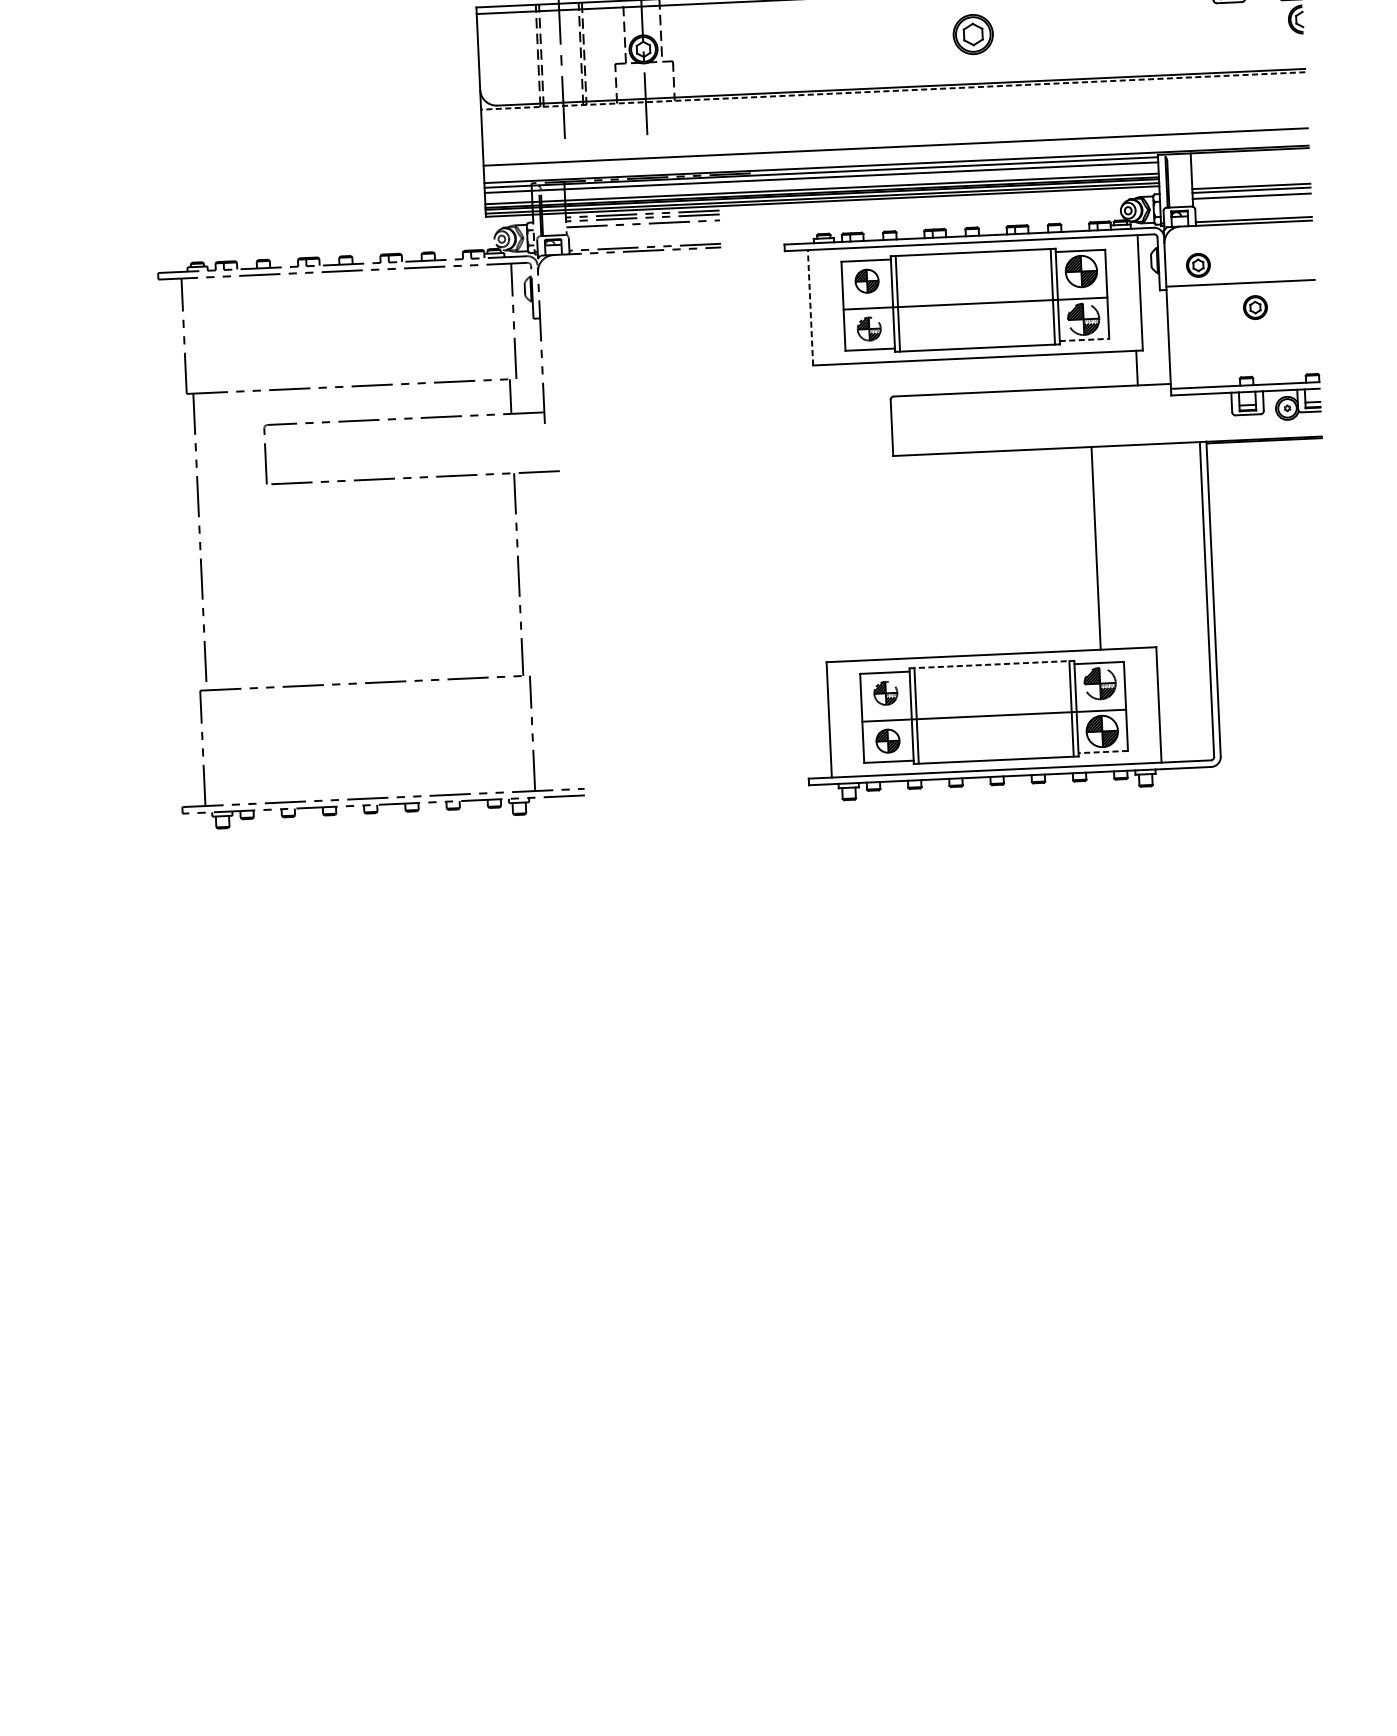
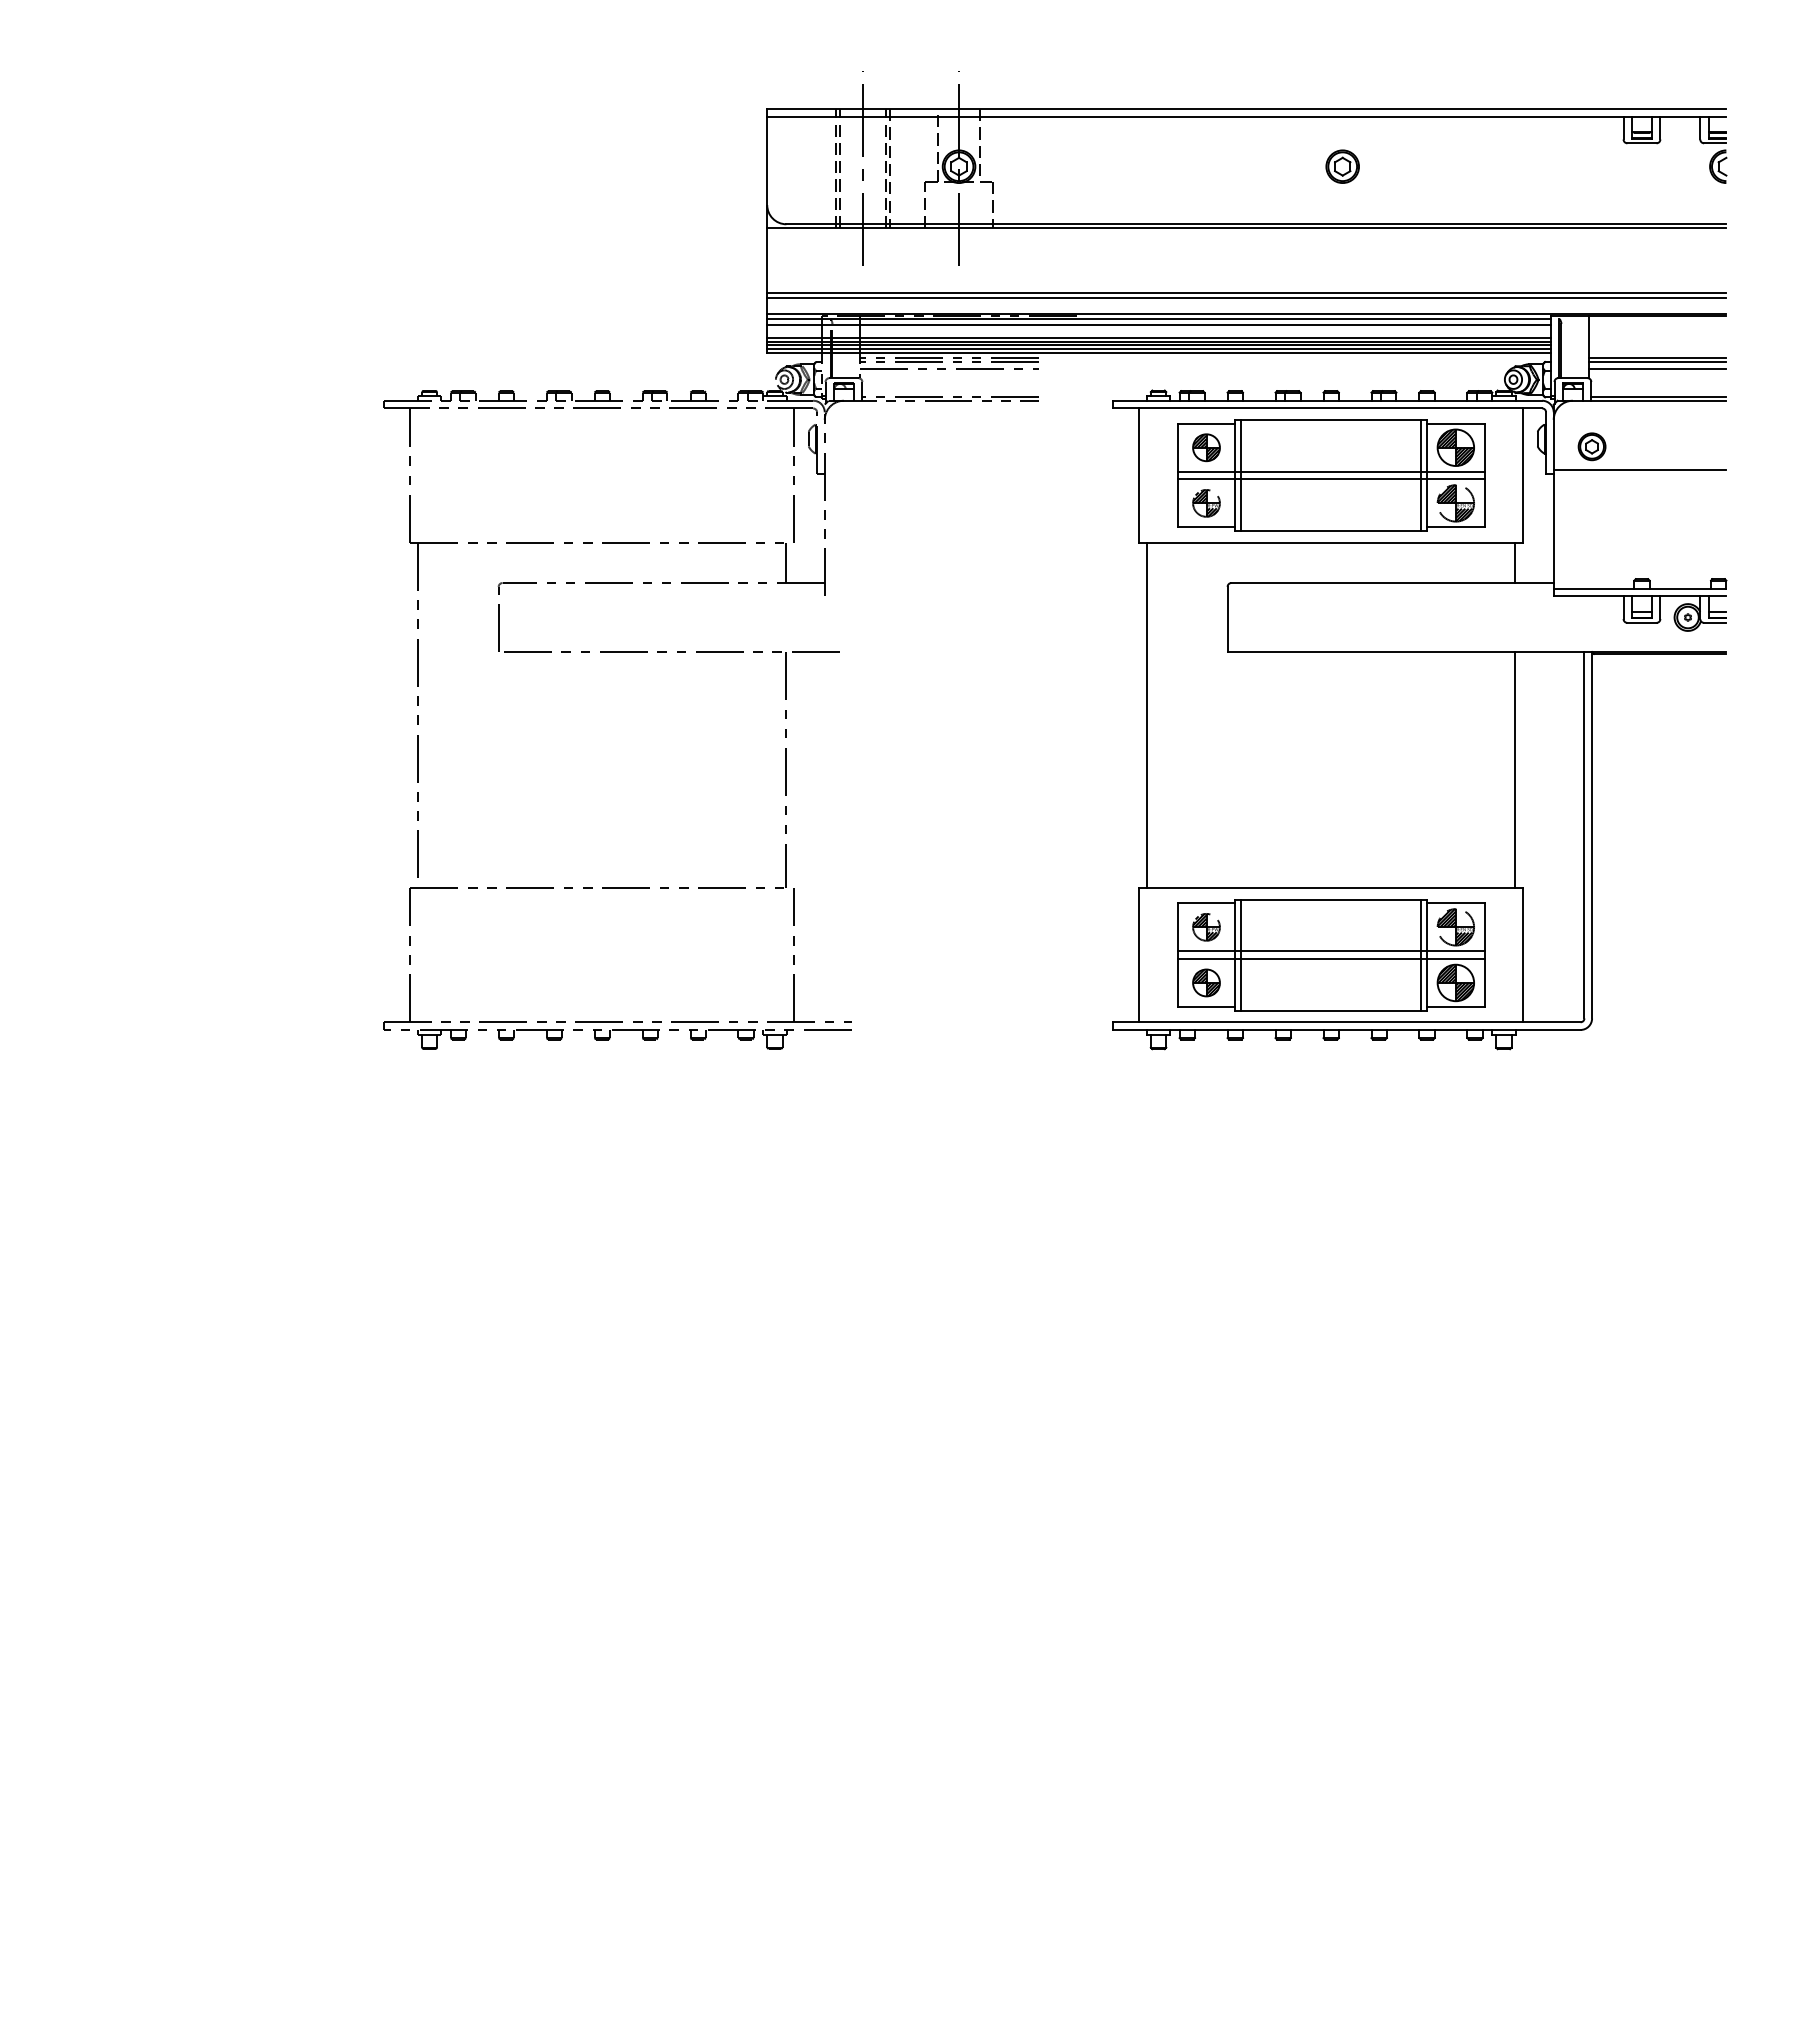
part: (973, 34) -> (1342, 166), size x0.71
line: (892, 91) -> (1246, 228), dashed -> solid
line: (895, 150) -> (1246, 297), added
line: (974, 296) -> (1330, 471), added
line: (810, 307) -> (1139, 475), dashed -> solid
part: (1254, 307) -> (1655, 498), removed
line: (1084, 340) -> (1455, 527), dashed -> solid
line: (826, 513) -> (1147, 715), added
line: (1096, 548) -> (1515, 770), moved
line: (992, 664) -> (1331, 899), dashed -> solid
line: (993, 709) -> (1330, 951), added
line: (1102, 751) -> (1455, 1006), dashed -> solid

